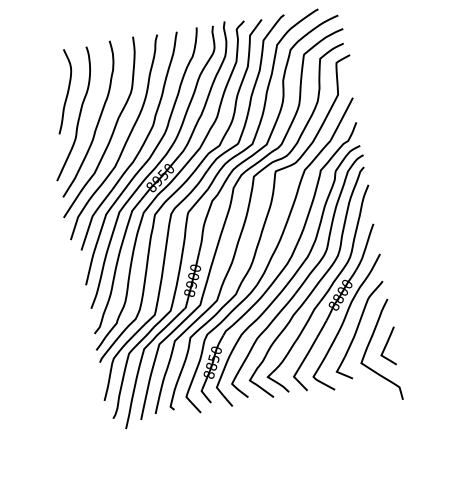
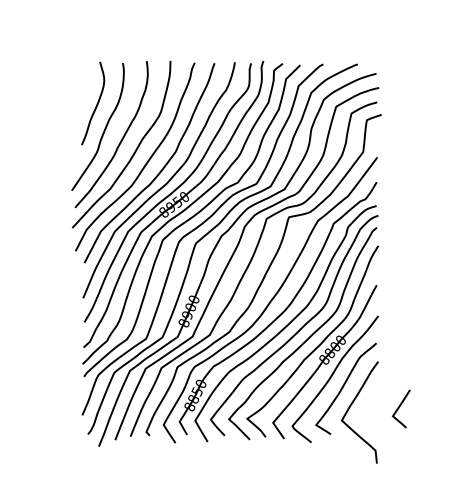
curve: (386, 346) -> (399, 408), moved

